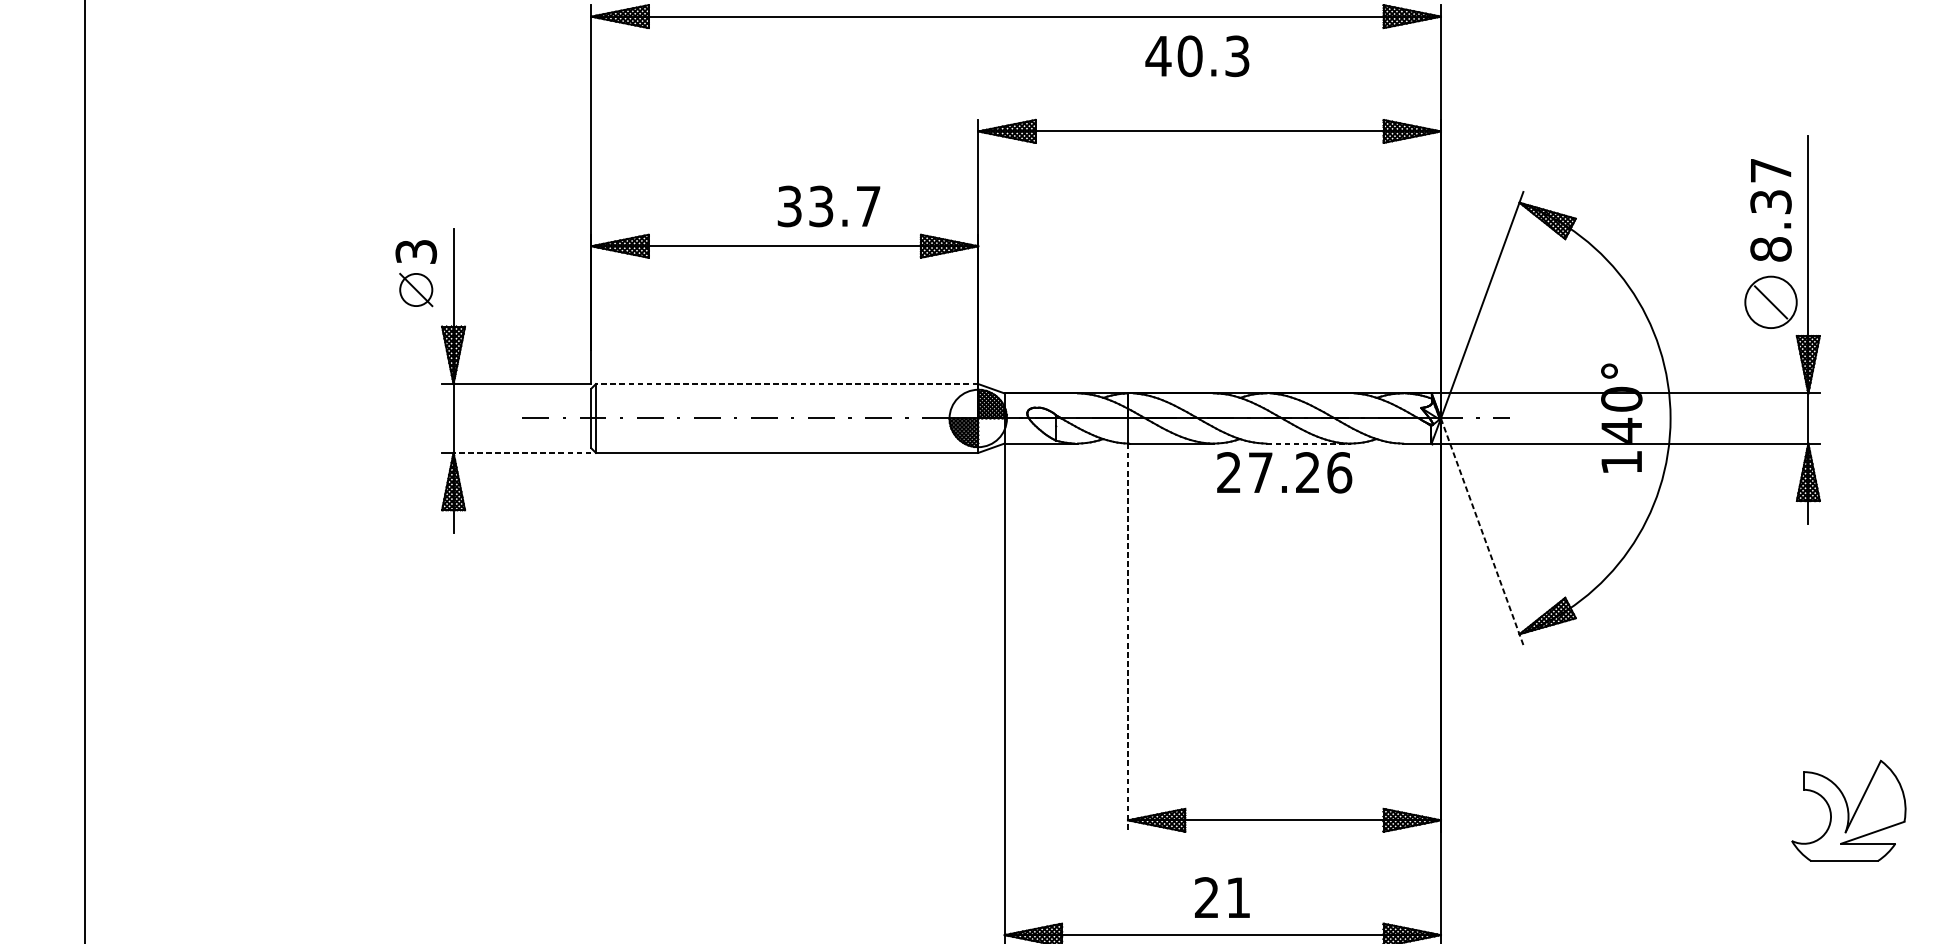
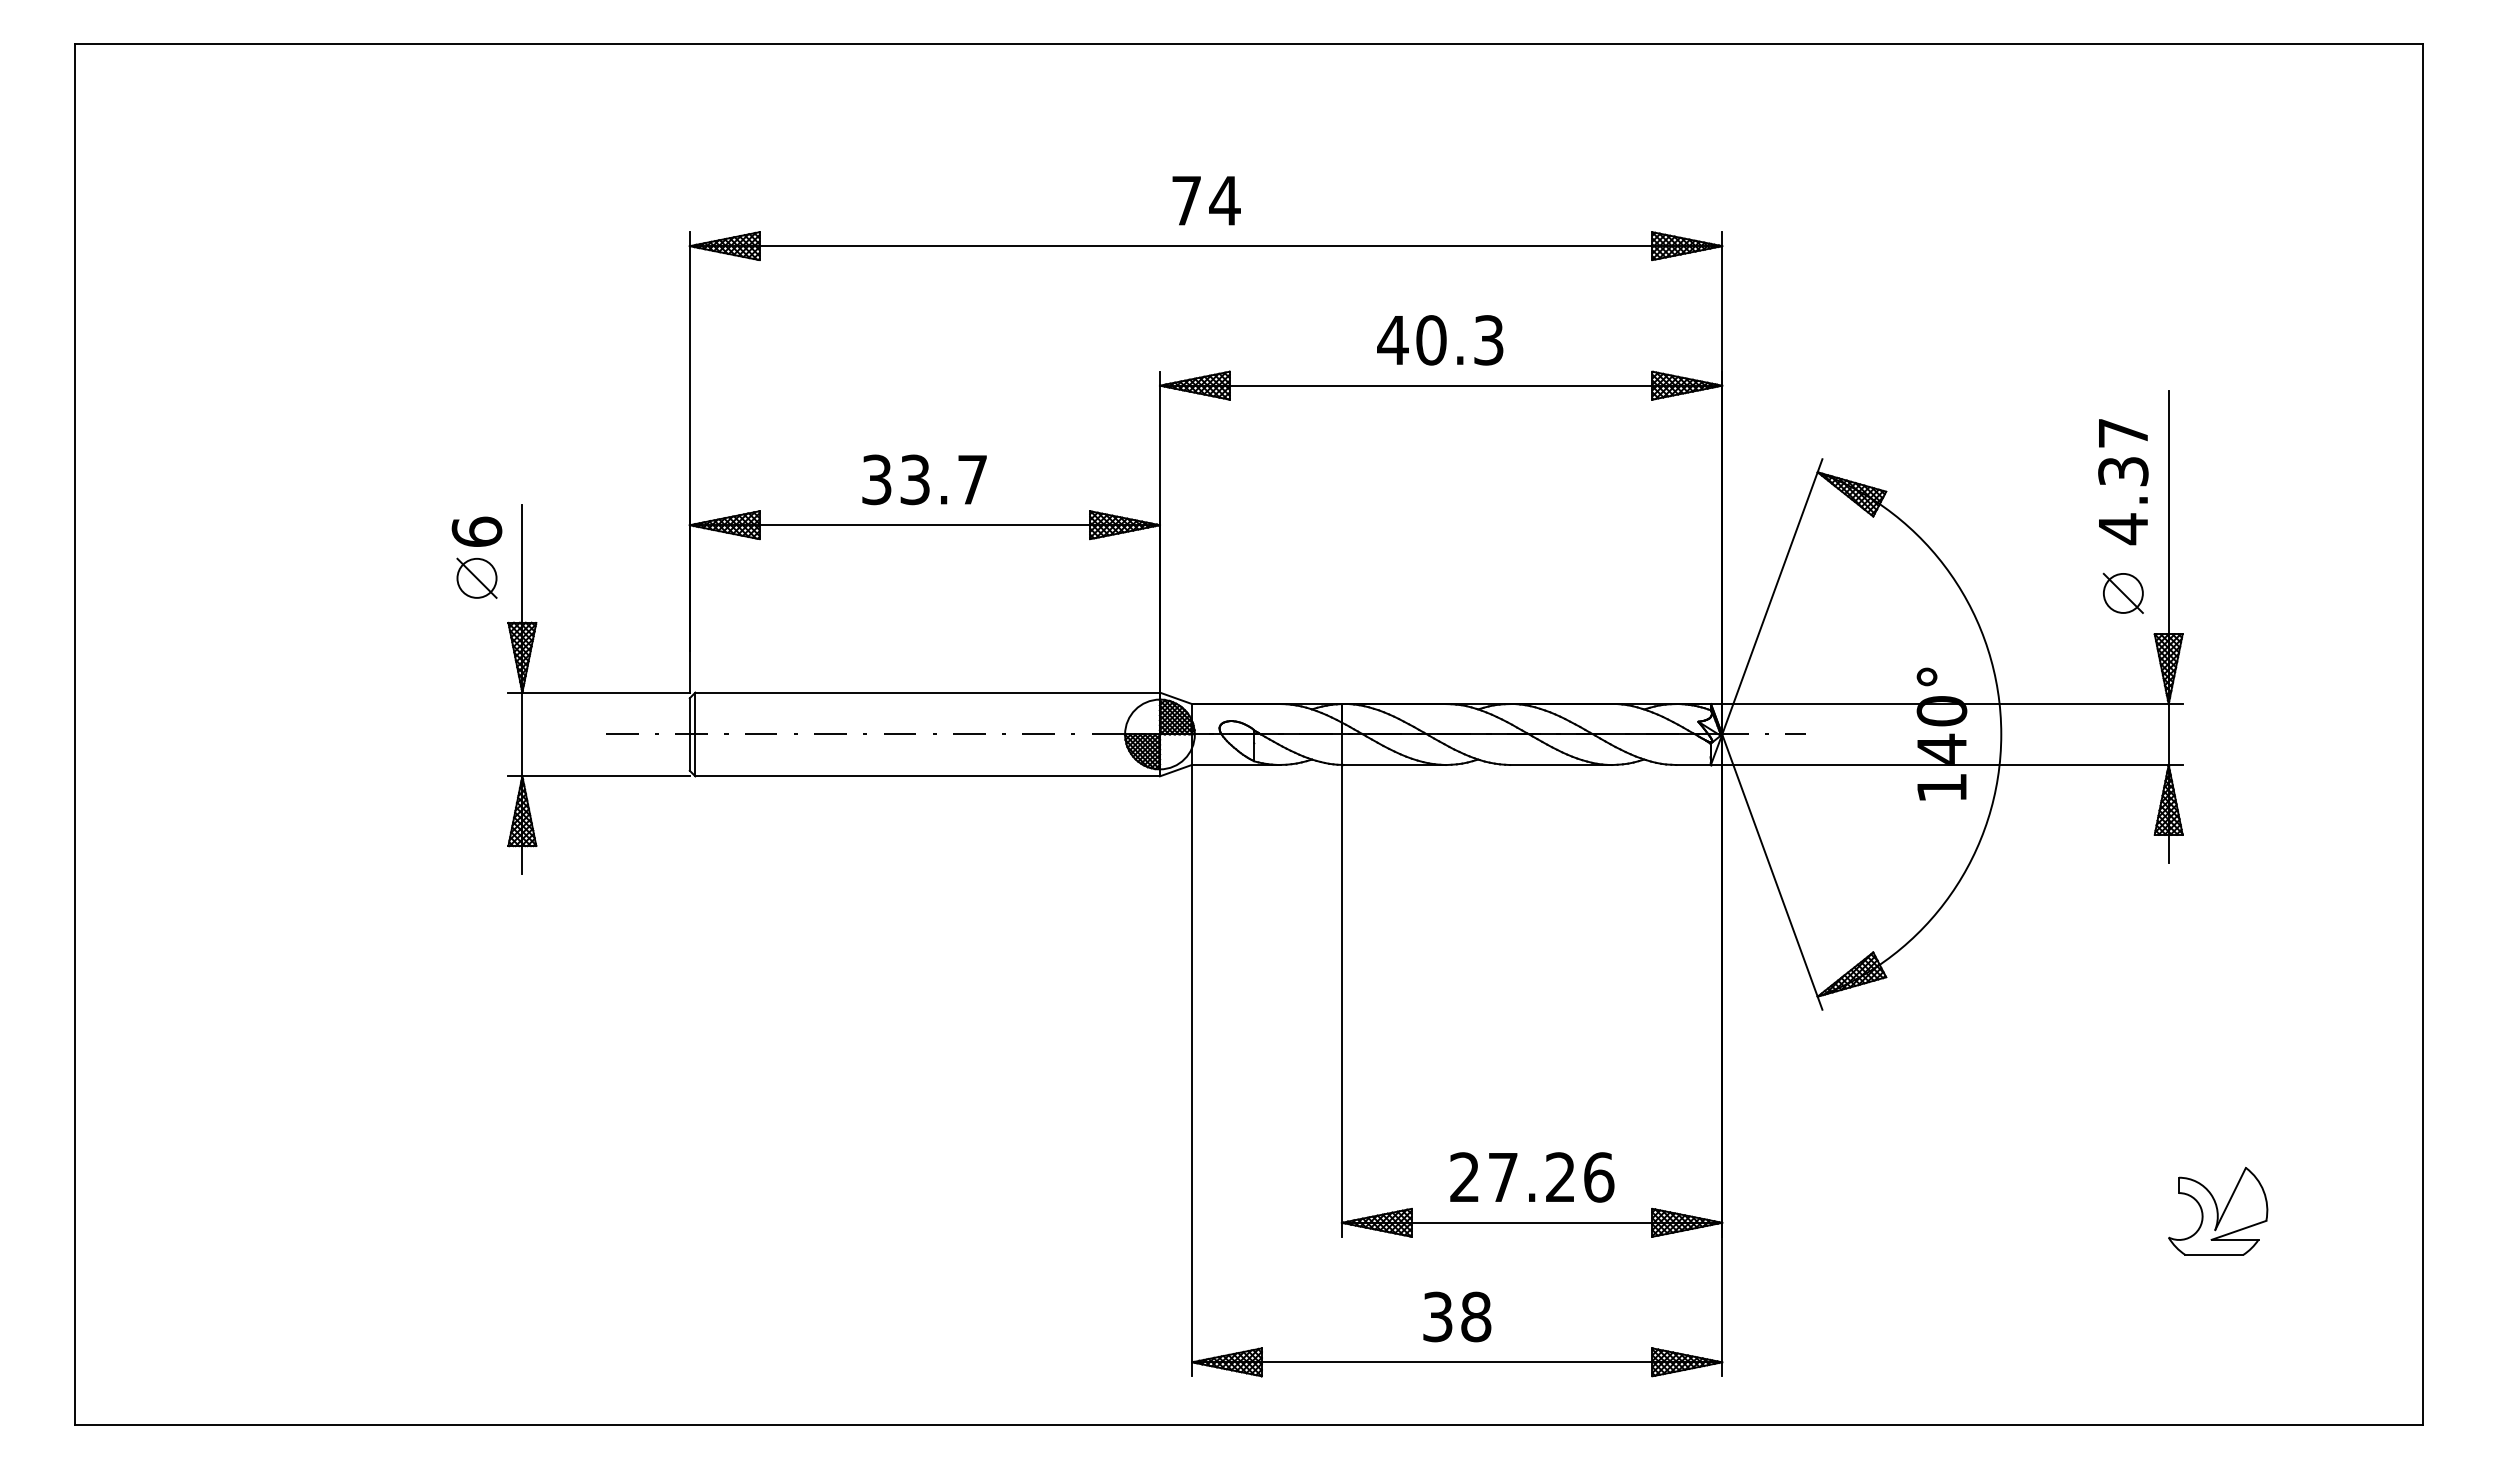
text: (1197, 56) -> (1440, 340), moved
text: (828, 206) -> (924, 479), moved
text: (1771, 249) -> (2123, 529), 8.37 -> 4.37
text: (415, 251) -> (476, 531), 3 -> 6
circle: (1770, 301) -> (2122, 592), size x0.62
line: (786, 383) -> (927, 692), dashed -> solid
line: (1308, 444) -> (1561, 765), dashed -> solid
line: (522, 453) -> (606, 776), dashed -> solid
text: (1284, 472) -> (1532, 1177), moved
line: (1482, 532) -> (1772, 872), dashed -> solid
line: (1127, 637) -> (1341, 1000), dashed -> solid
part: (1849, 811) -> (2218, 1211), size x0.71
text: (1223, 897) -> (1457, 1316), 21 -> 38

